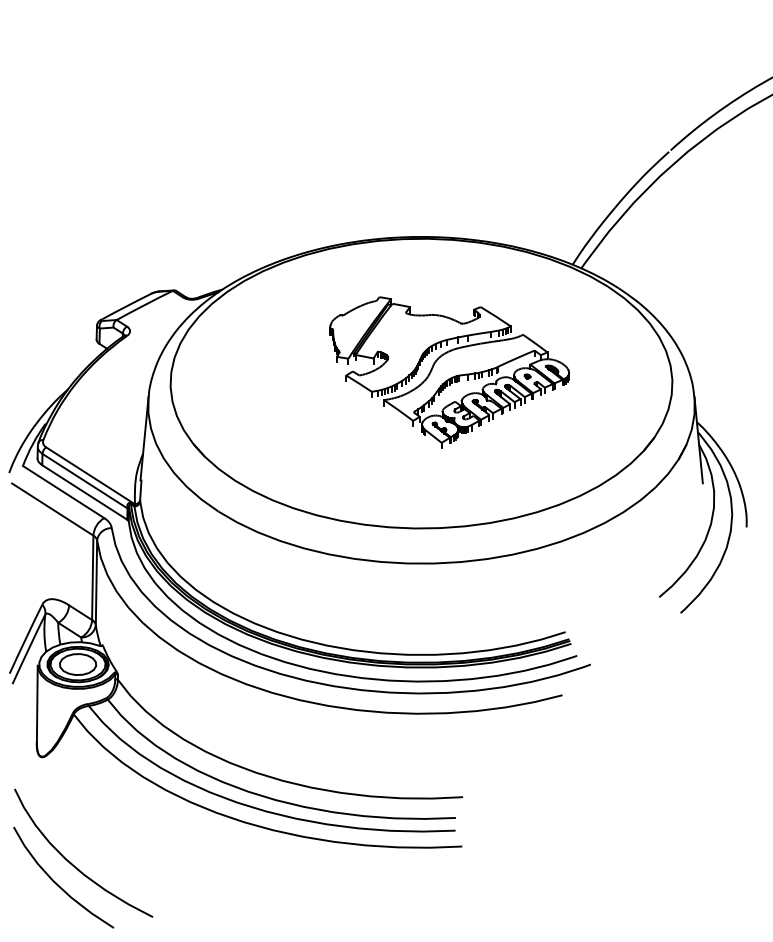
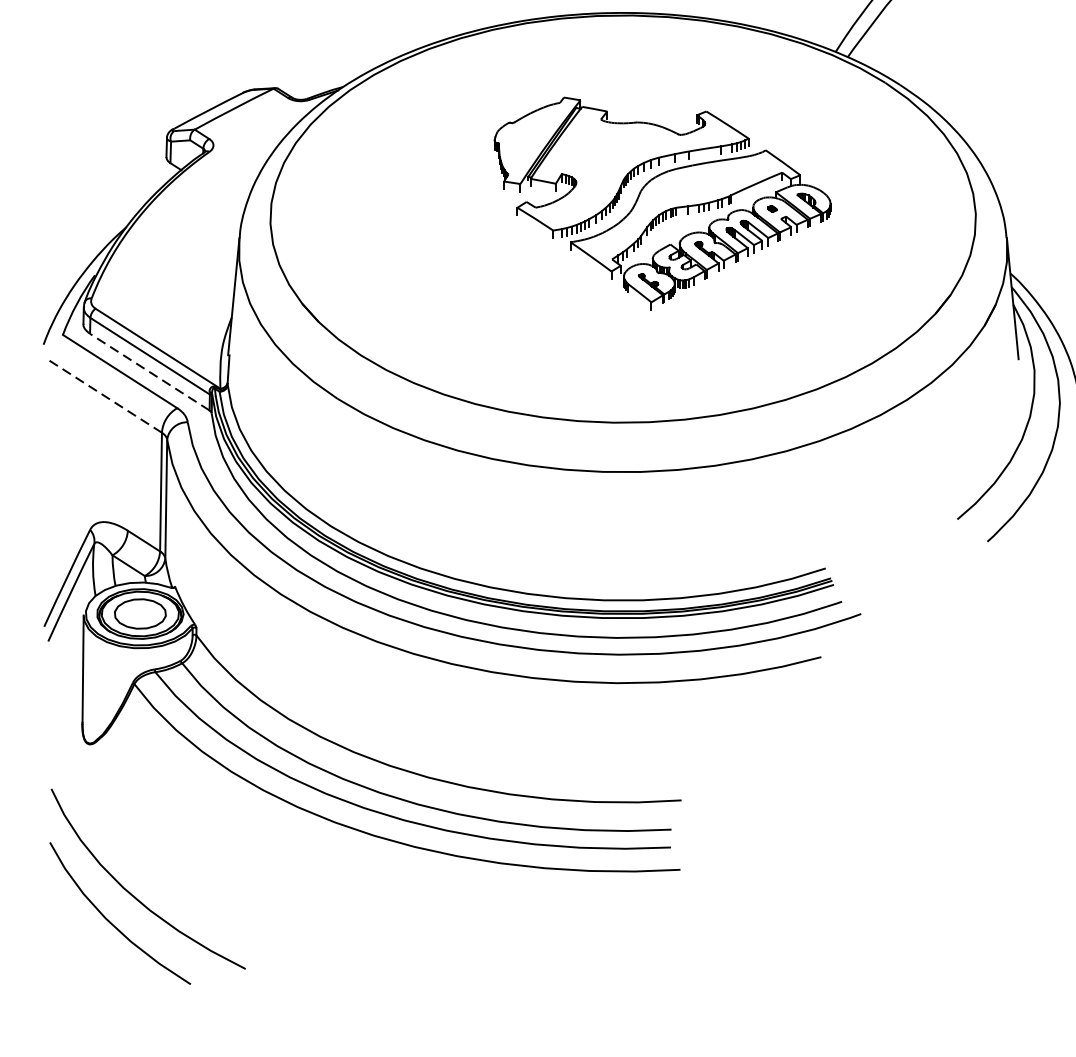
line: (84, 492) -> (149, 372), solid -> dashed
line: (52, 509) -> (104, 396), solid -> dashed

